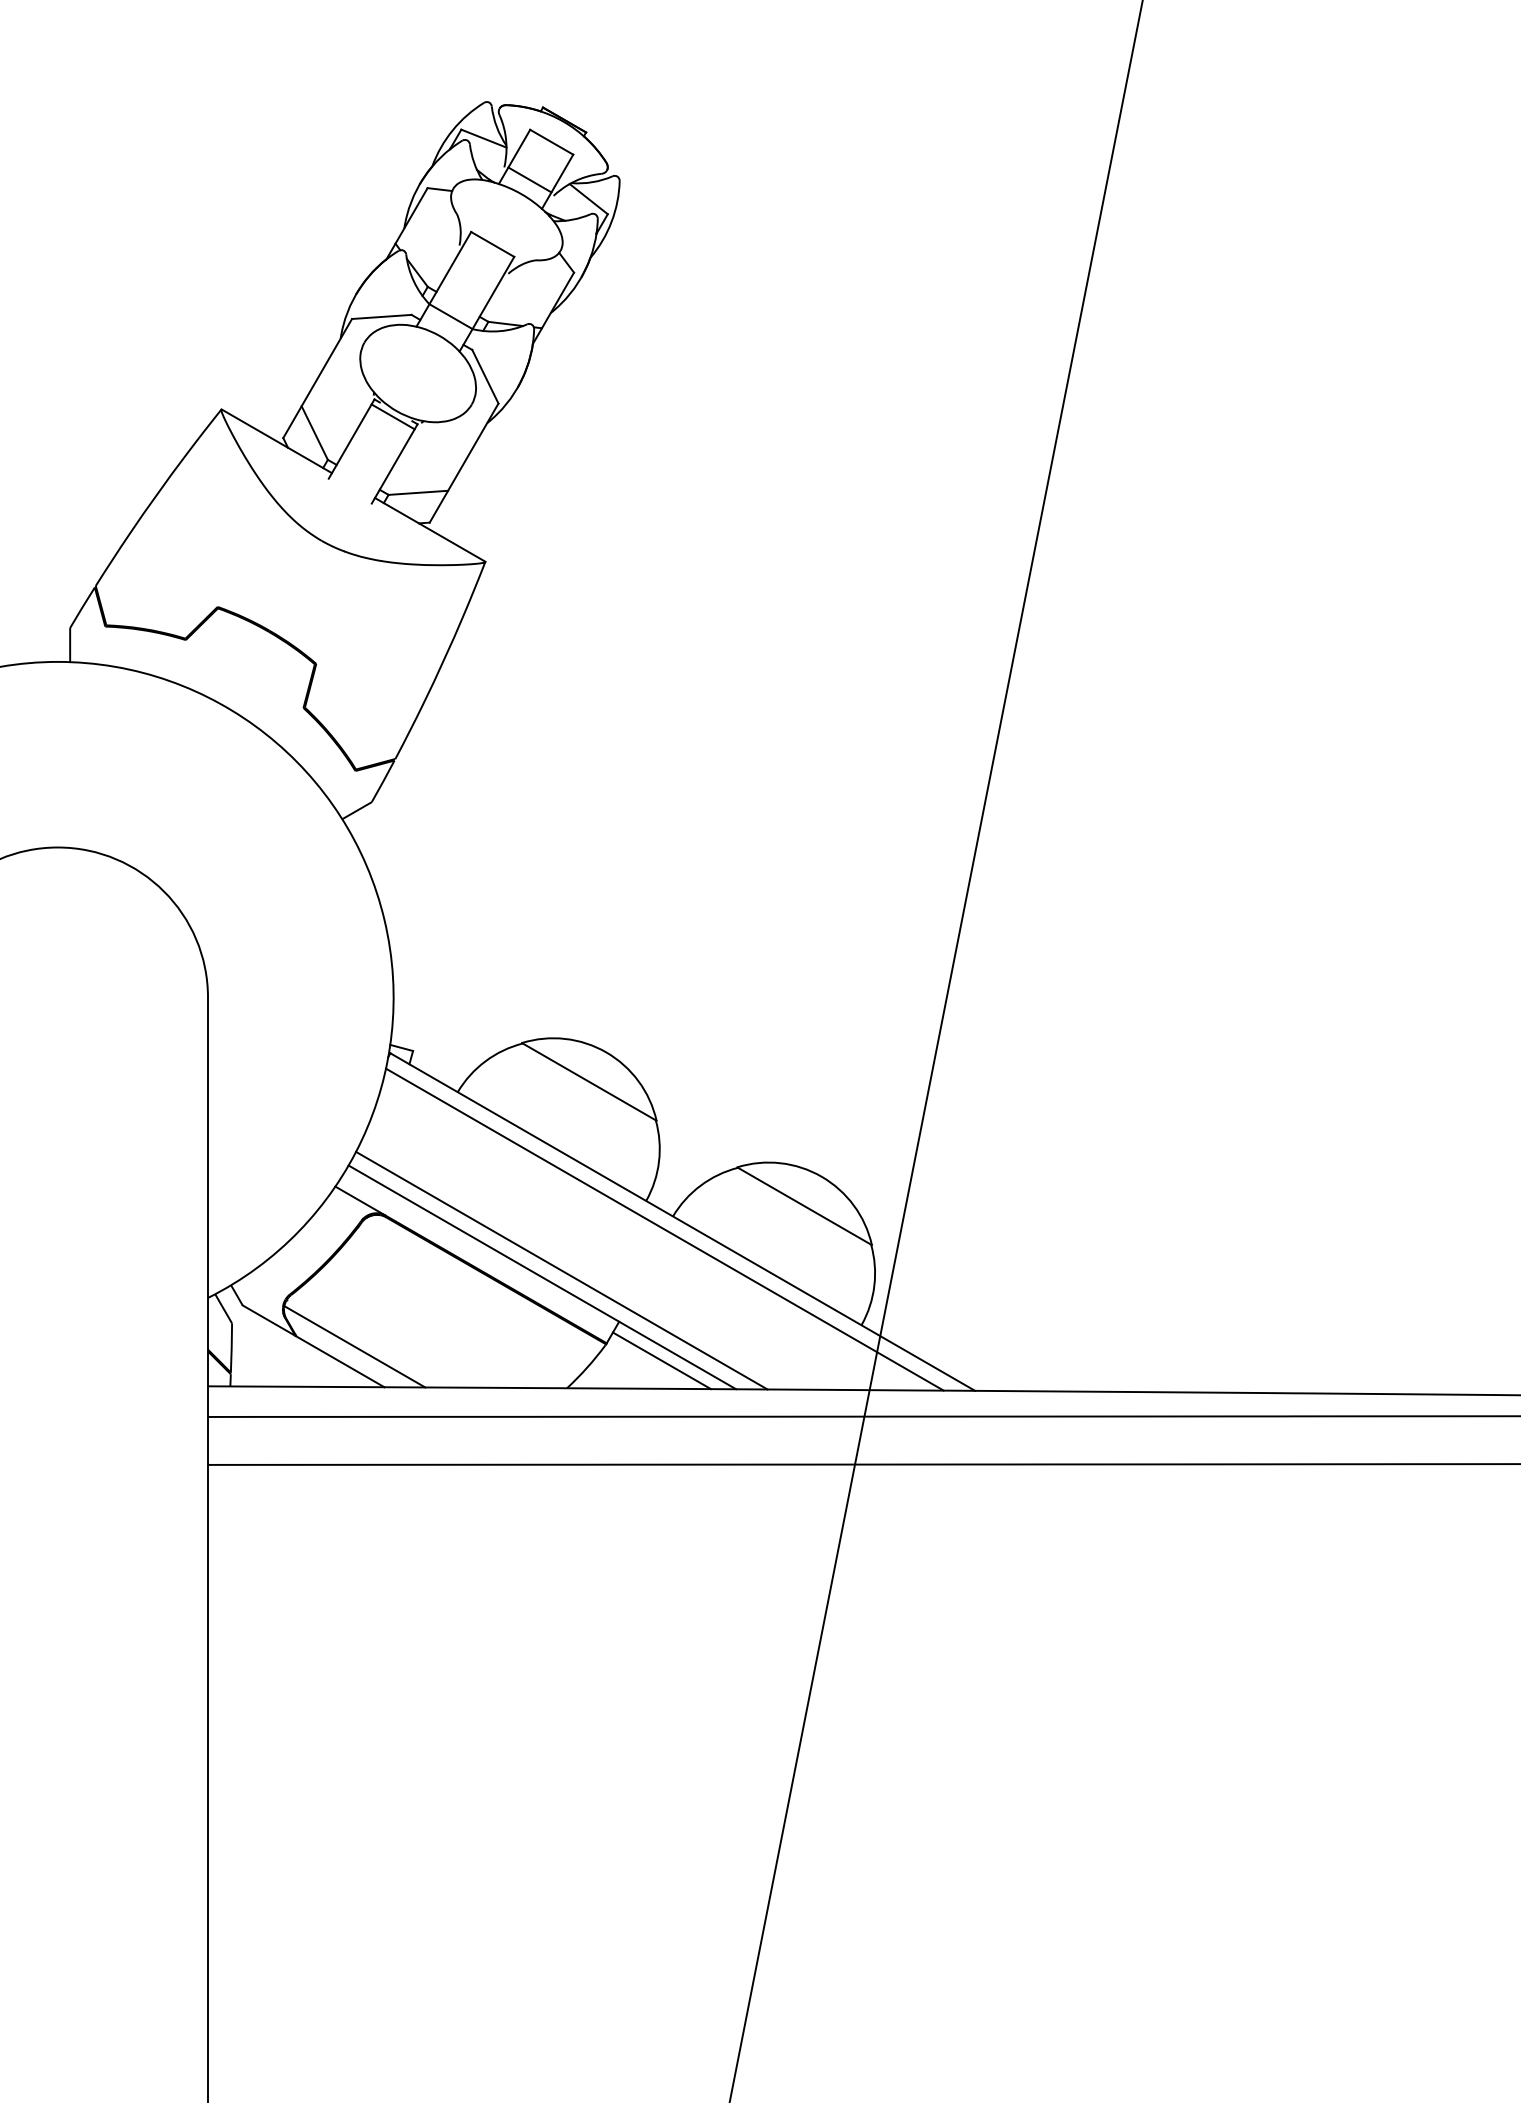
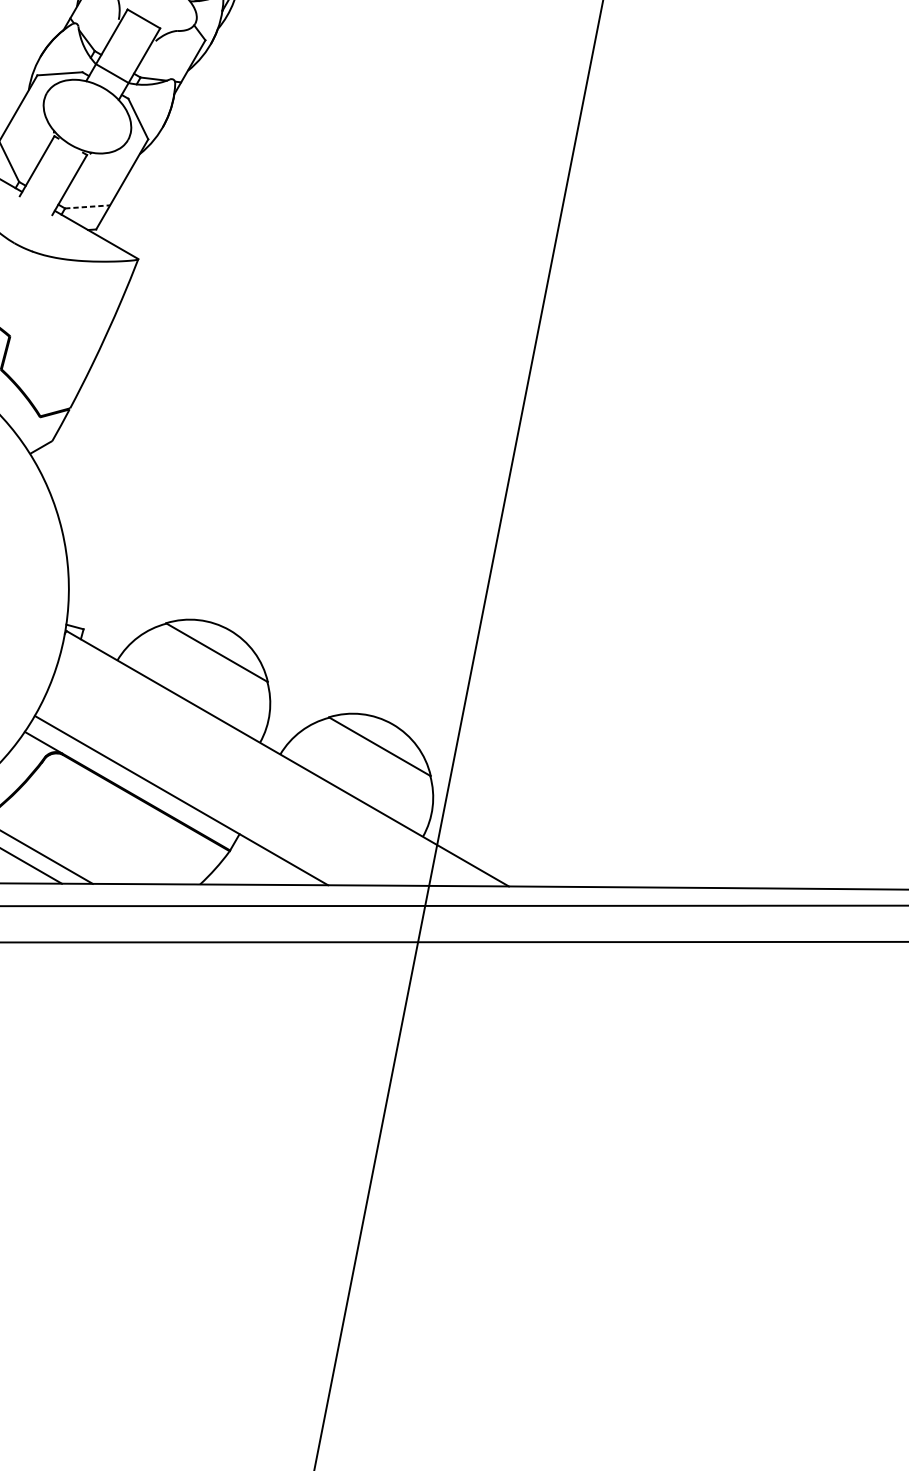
line: (392, 416) -> (68, 149), removed
line: (418, 492) -> (87, 206), solid -> dashed
line: (664, 1229) -> (273, 764), removed
line: (561, 1270) -> (195, 795), removed
line: (661, 1360) -> (271, 863), removed

